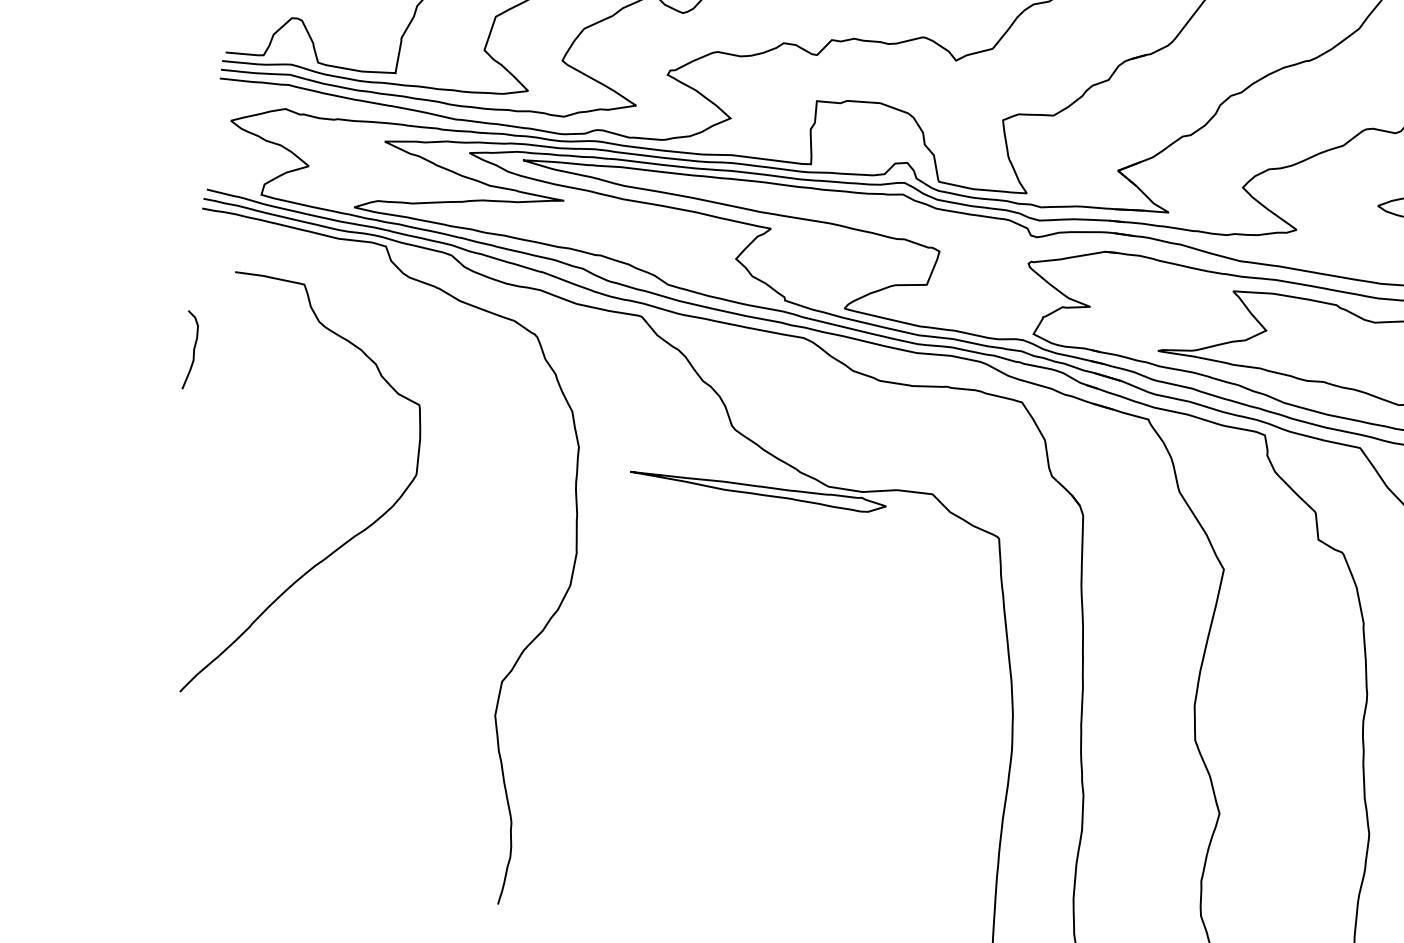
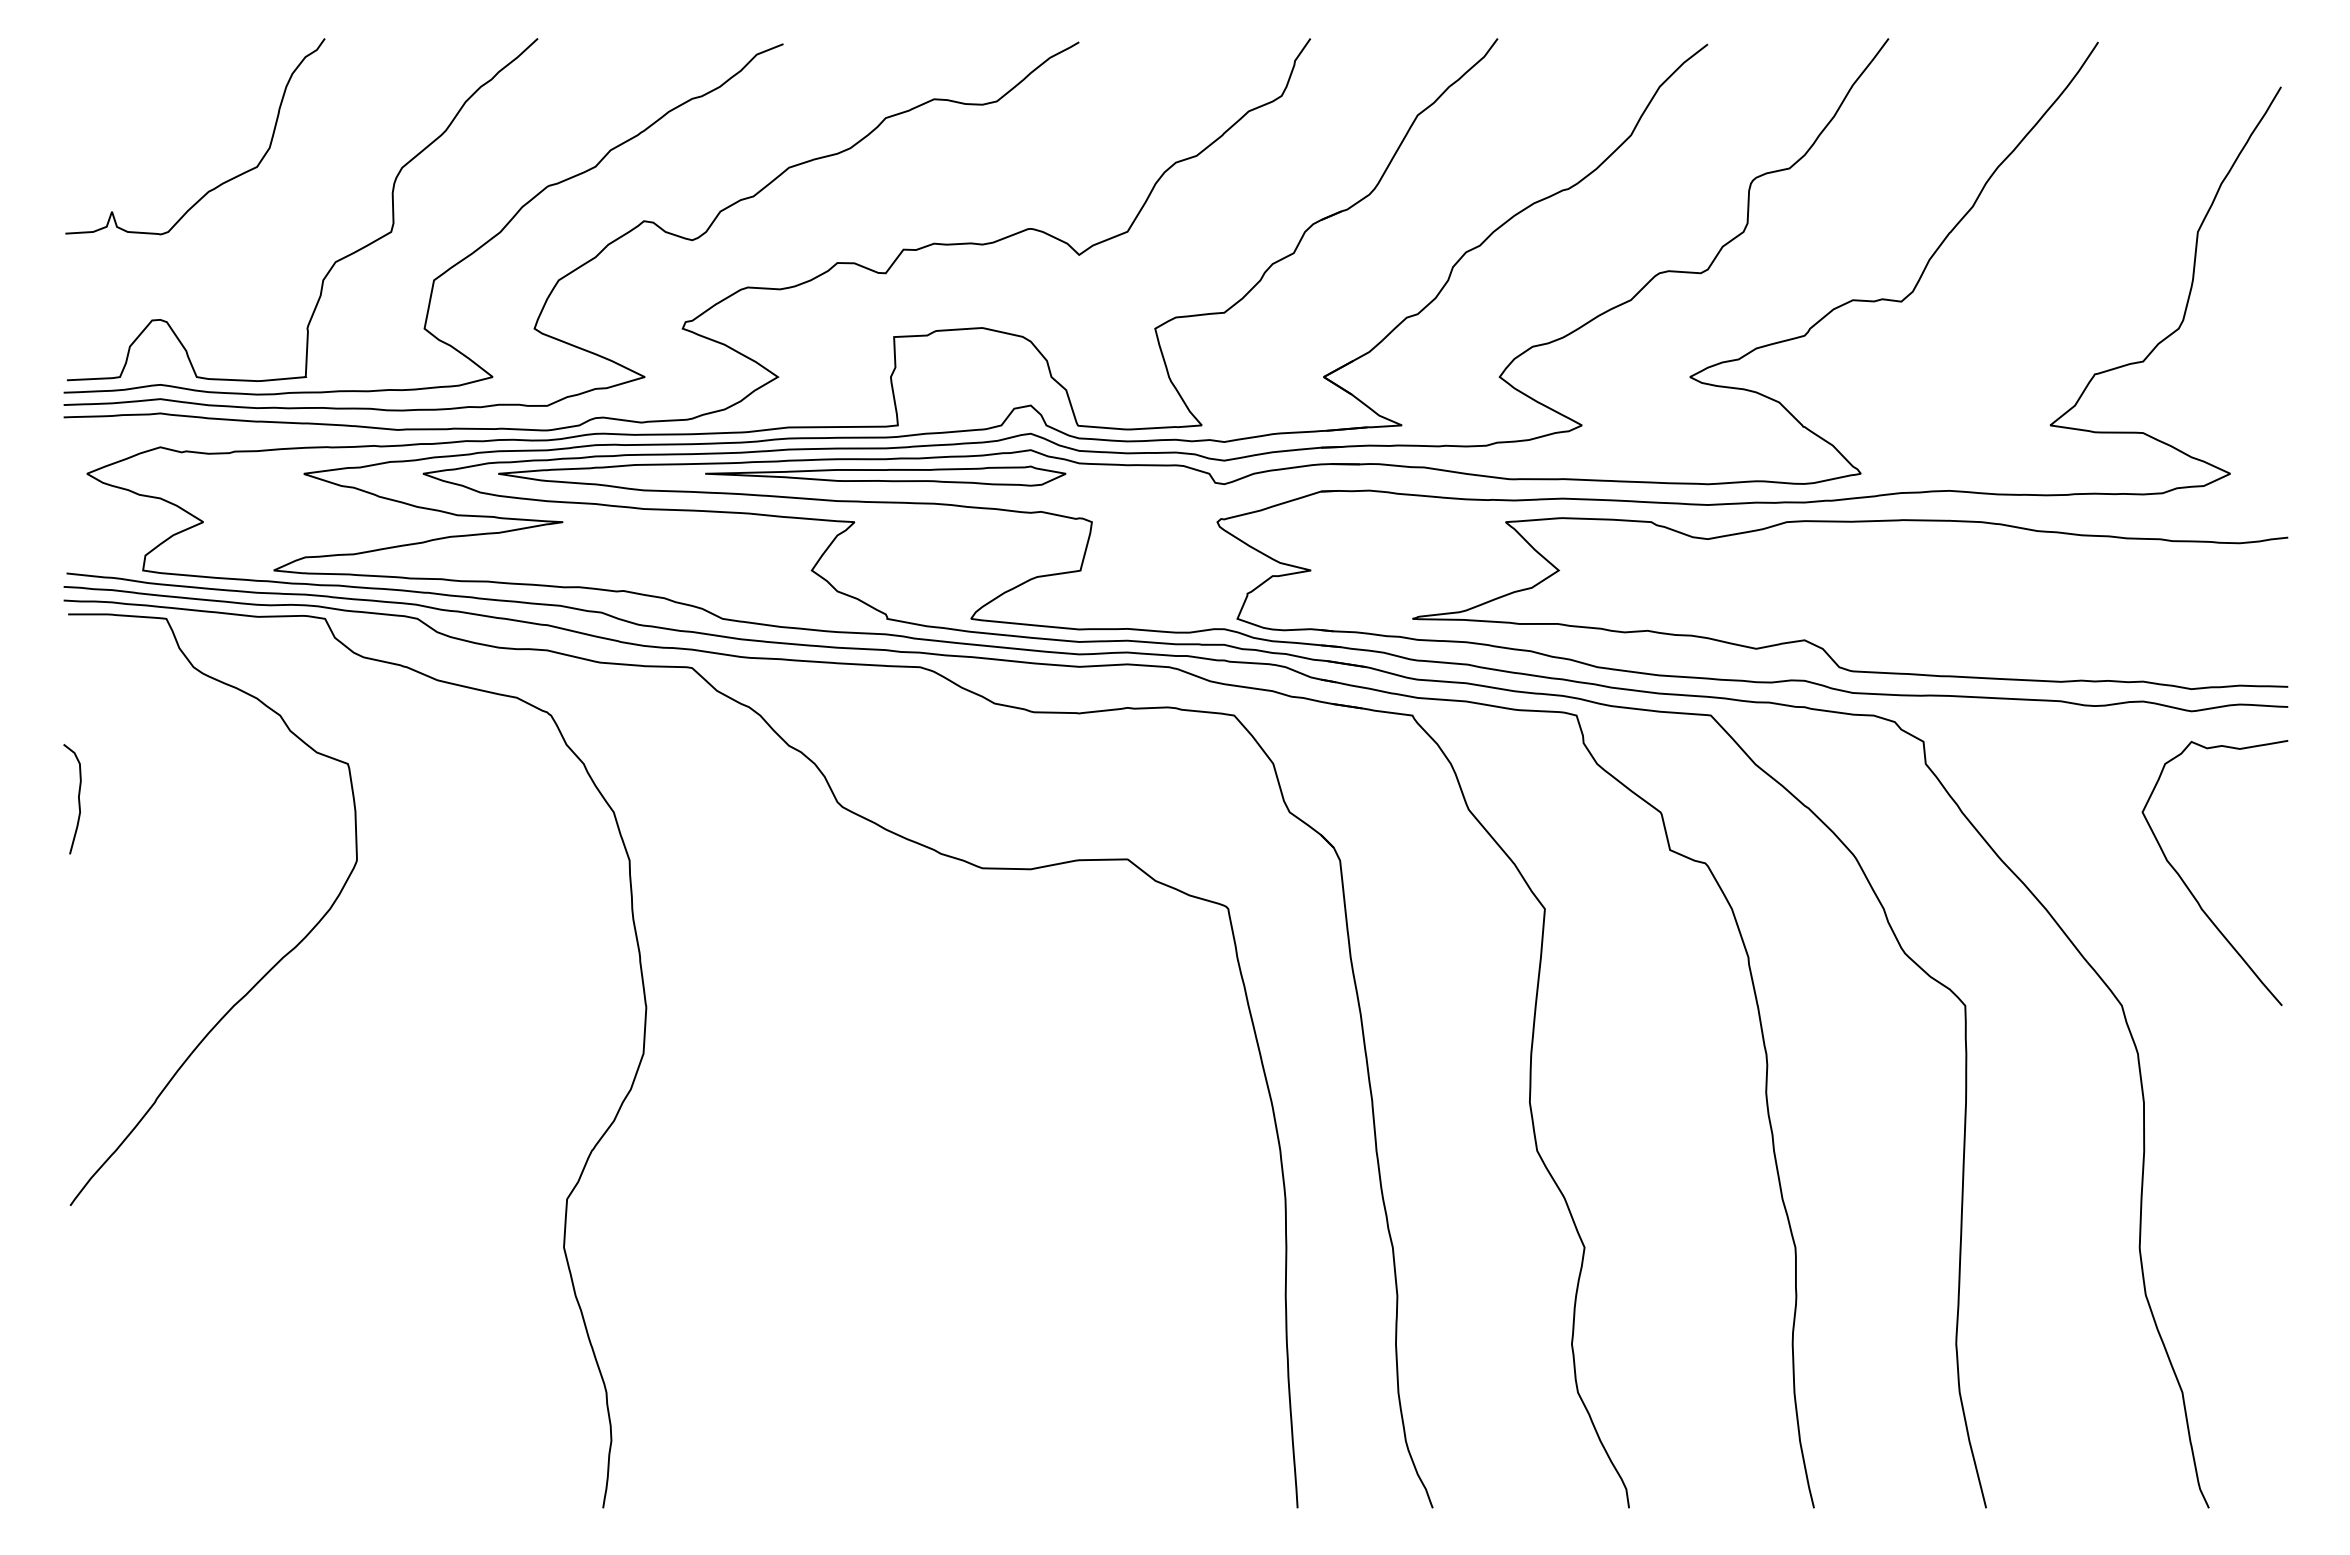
part: (758, 490) -> (885, 475), moved
curve: (345, 542) -> (271, 967), moved

